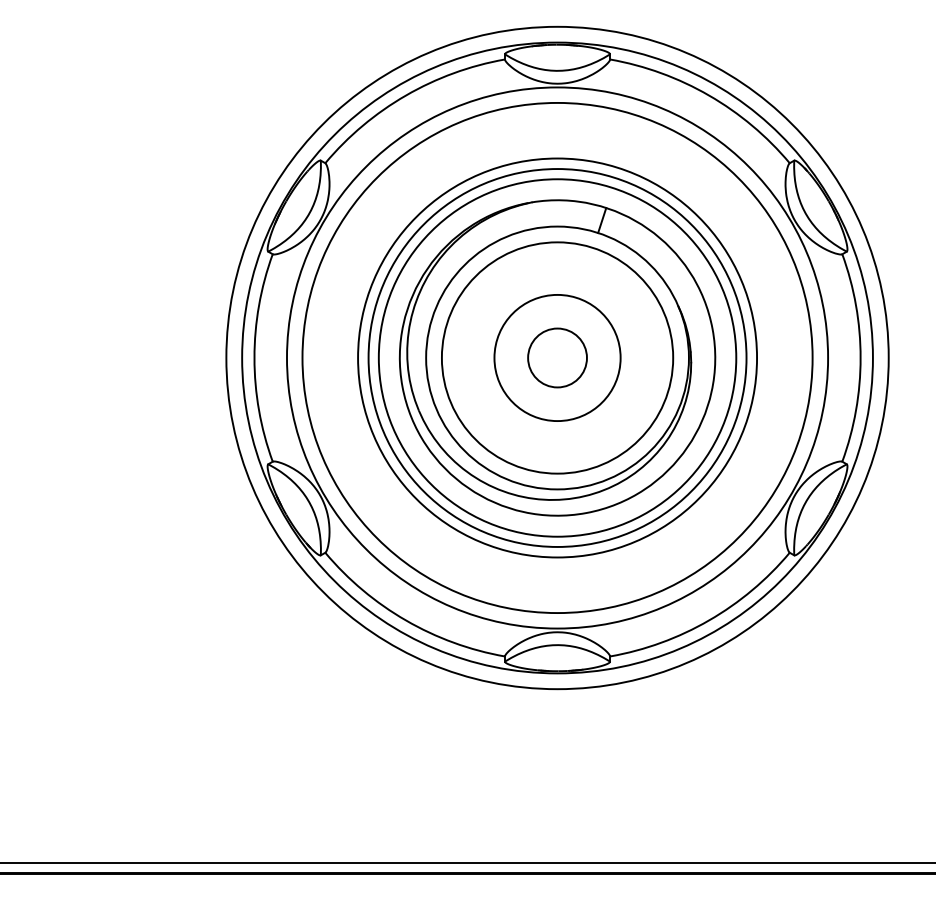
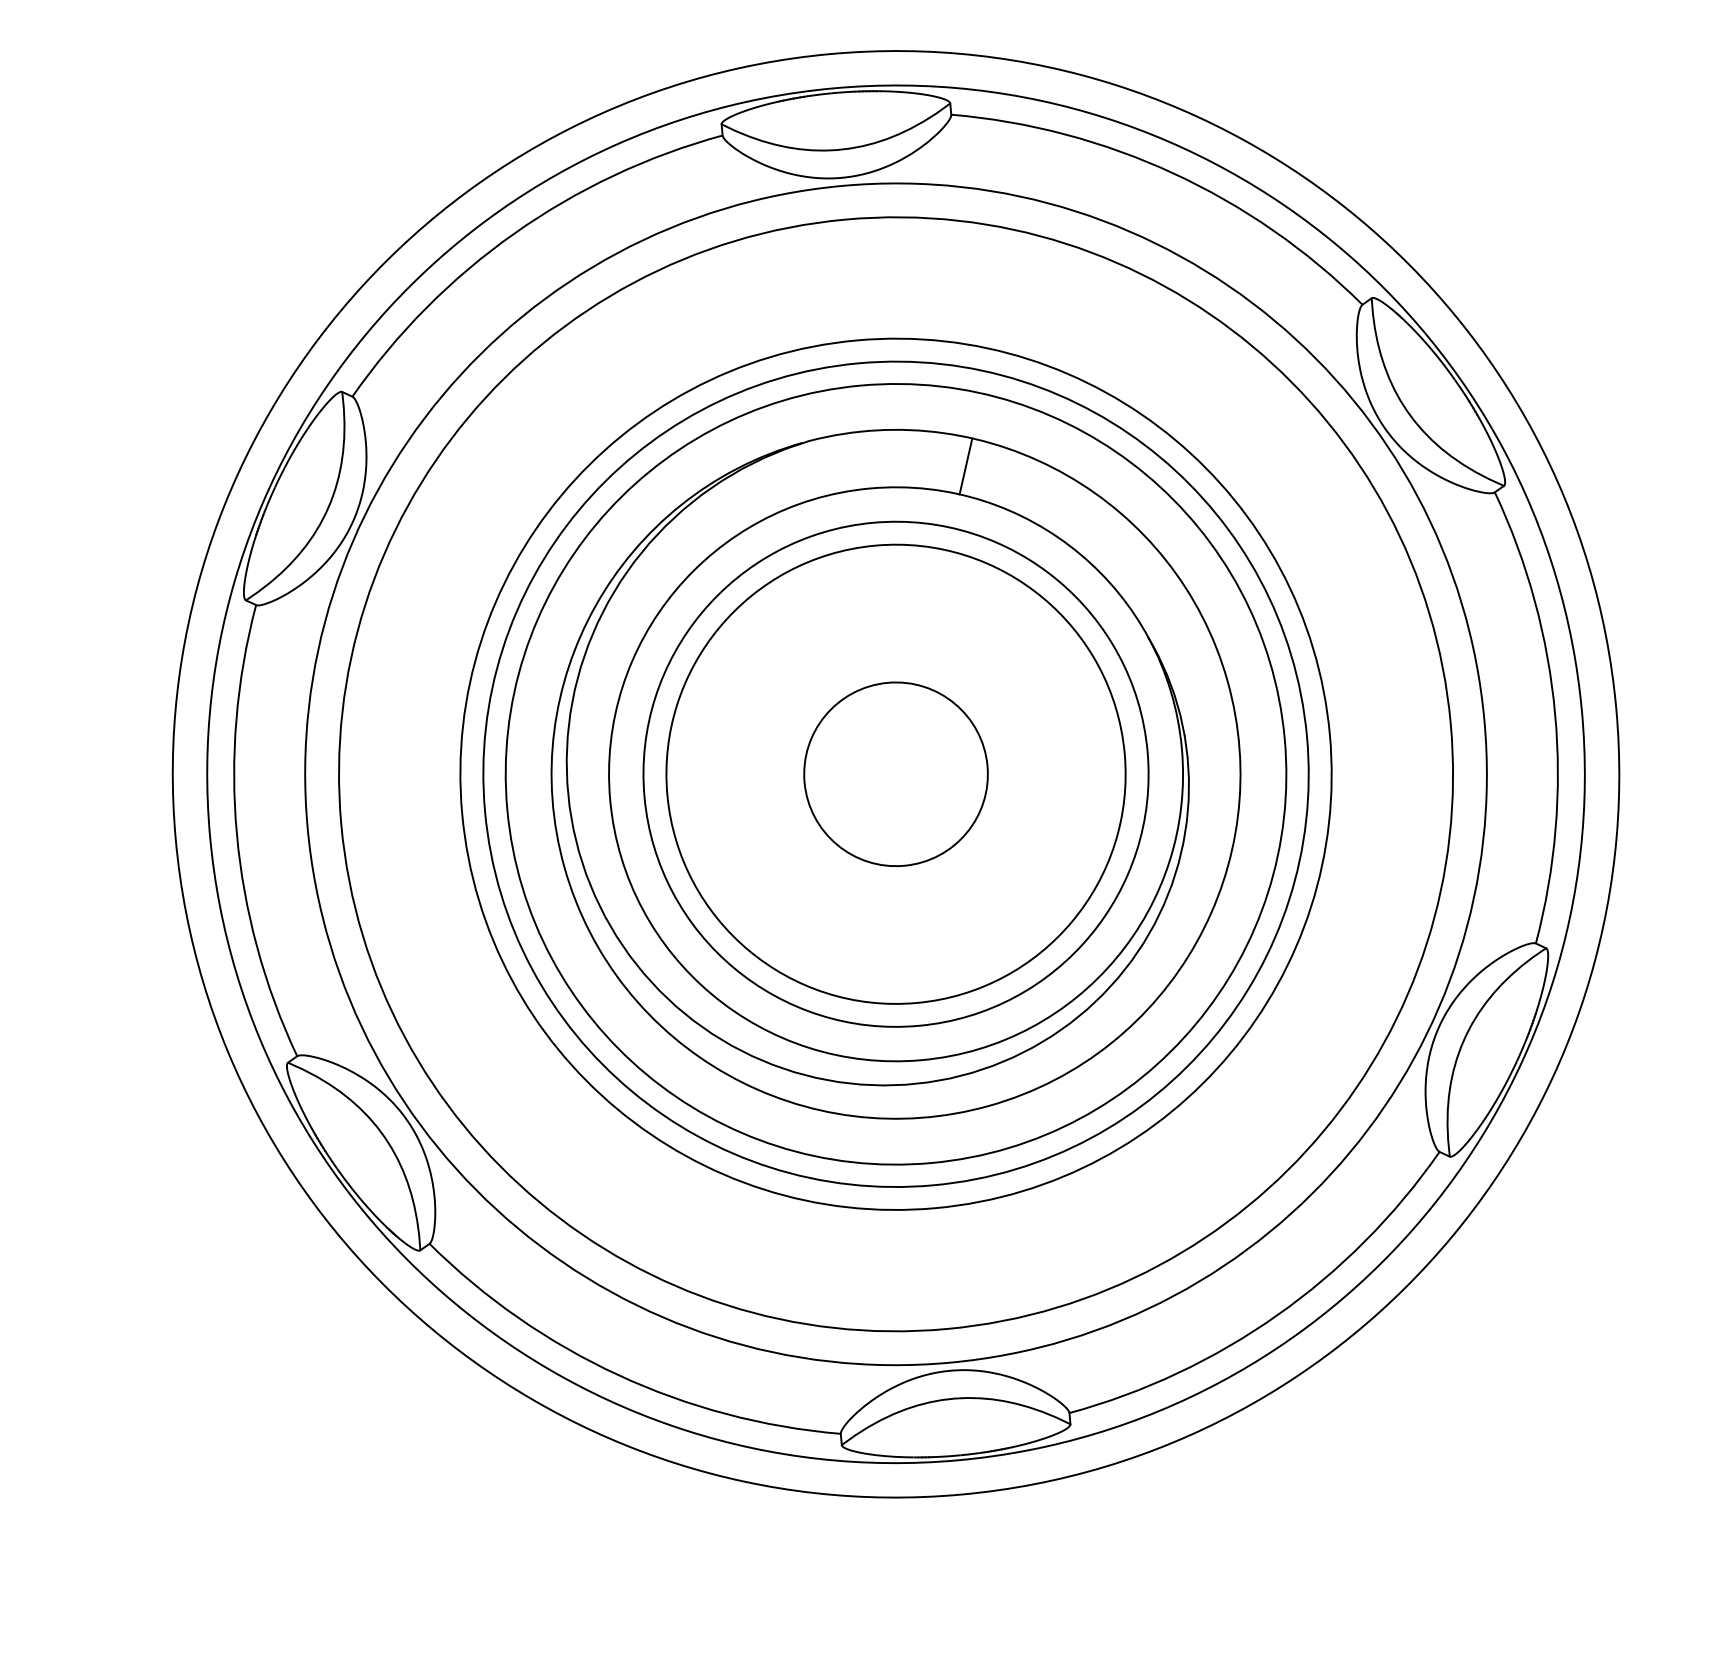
circle: (557, 357) -> (895, 773), size x1.43
circle: (557, 357) -> (895, 773), size x1.67

